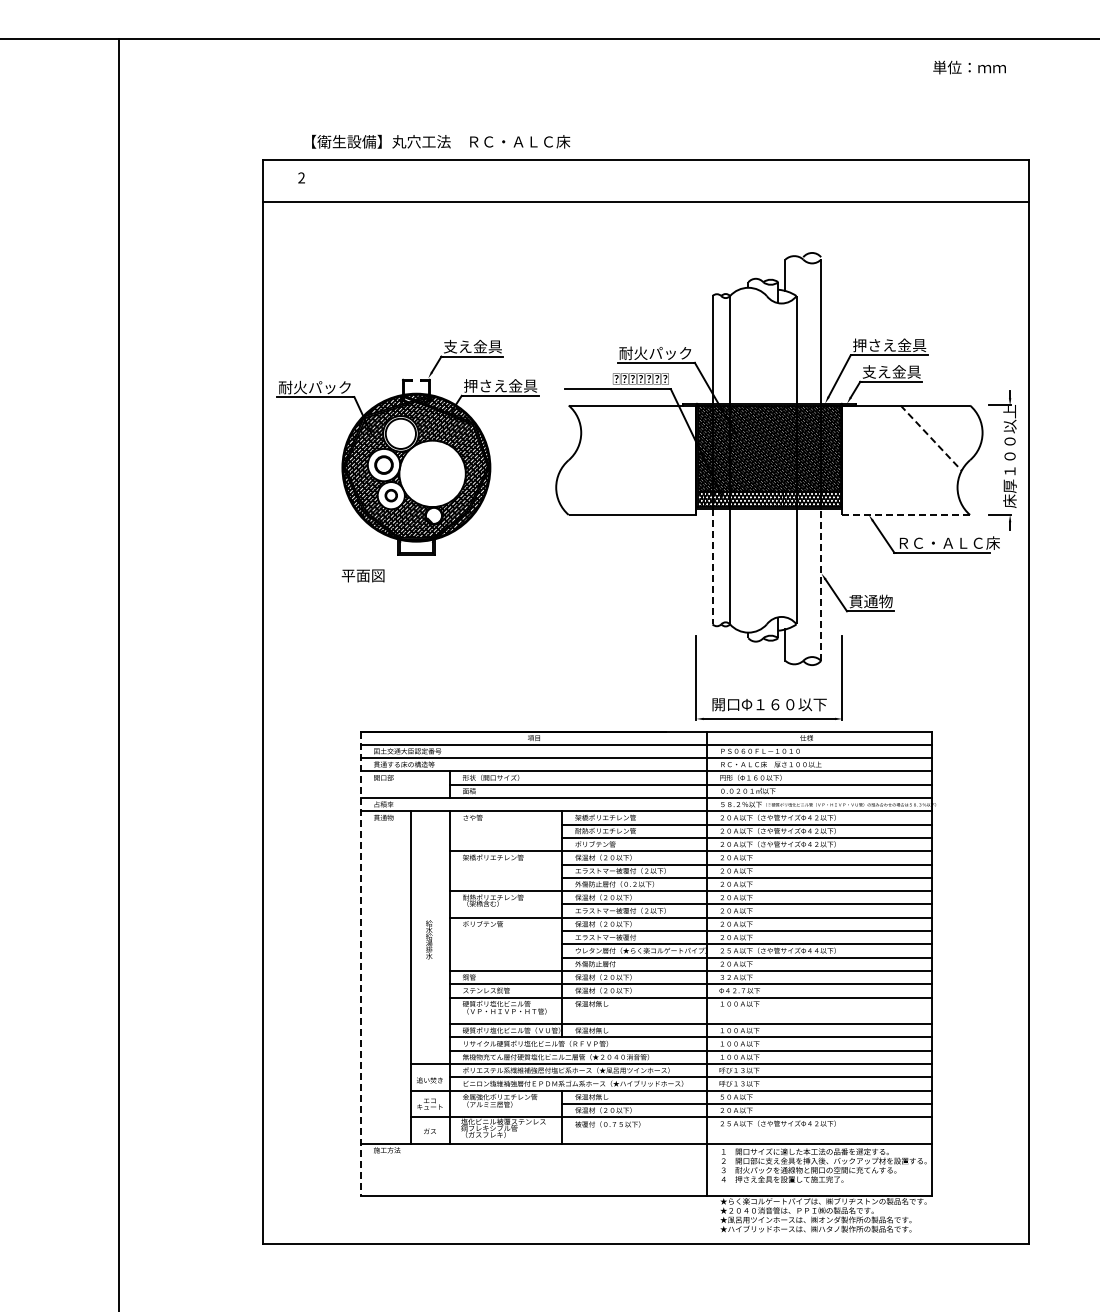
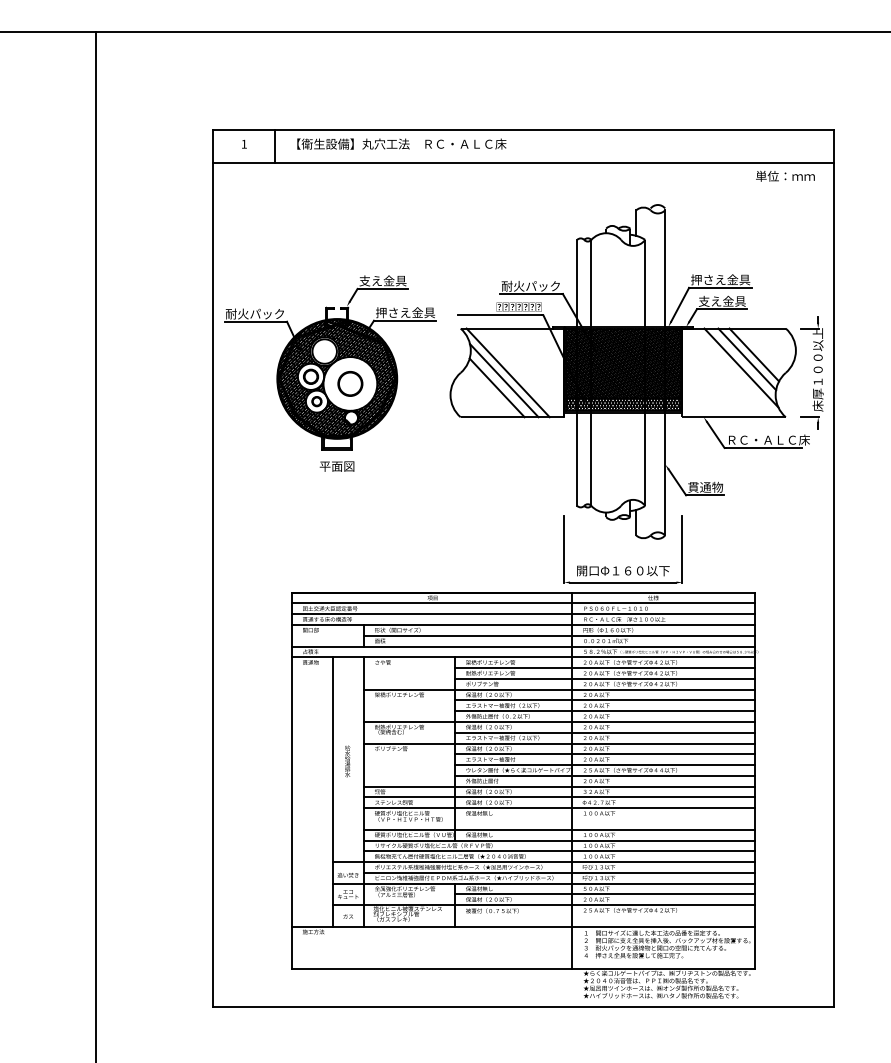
text: (969, 67) -> (785, 176), moved
text: (441, 141) -> (402, 143), moved
text: (301, 177) -> (244, 143), 2 -> 1
line: (339, 180) -> (274, 146), added
line: (931, 438) -> (754, 355), dashed -> solid
line: (922, 443) -> (747, 359), added
line: (914, 453) -> (740, 367), added
line: (627, 459) -> (508, 372), added
line: (622, 469) -> (504, 380), added
part: (432, 473) -> (350, 383), added
line: (613, 478) -> (496, 387), added
line: (906, 514) -> (734, 416), dashed -> solid
line: (712, 566) -> (577, 458), dashed -> solid
text: (362, 575) -> (336, 466), moved
line: (821, 585) -> (665, 474), dashed -> solid
line: (360, 963) -> (291, 780), dashed -> solid

